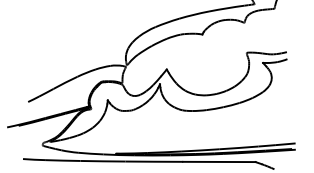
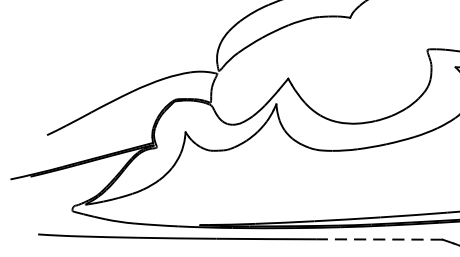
line: (218, 161) -> (378, 238), solid -> dashed

